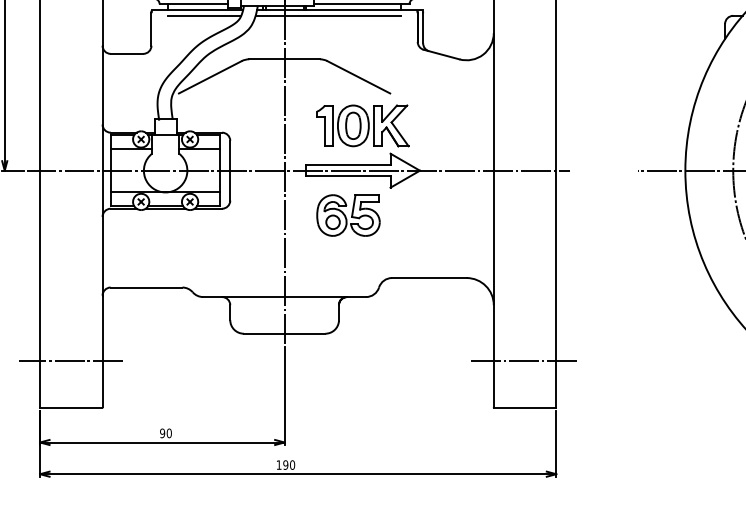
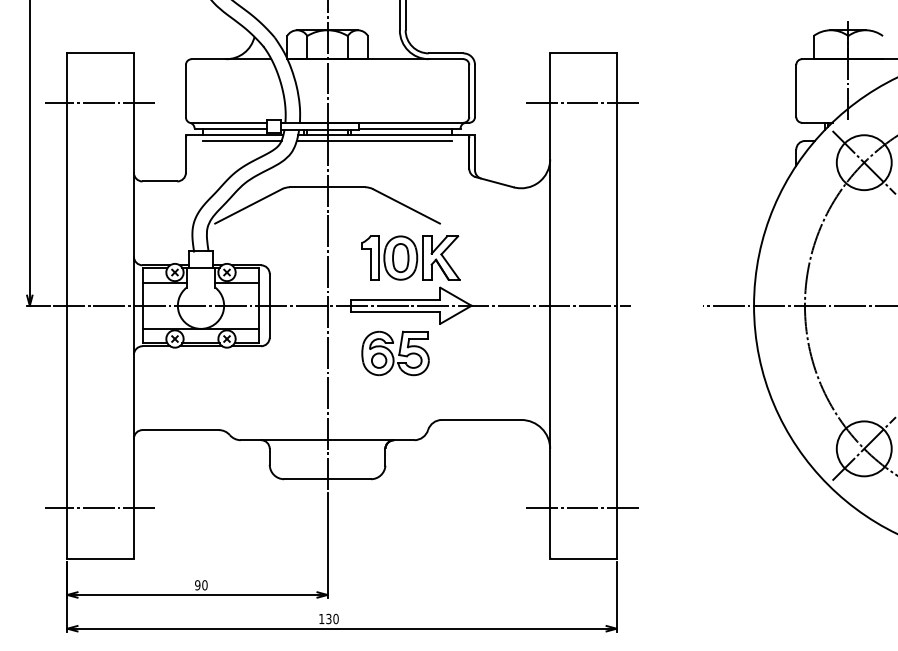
text: (285, 464) -> (328, 618), 190 -> 130

